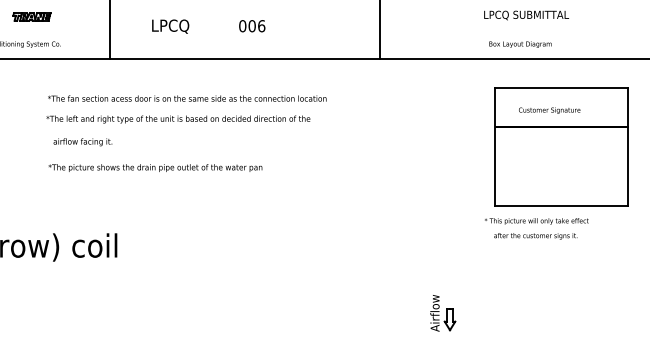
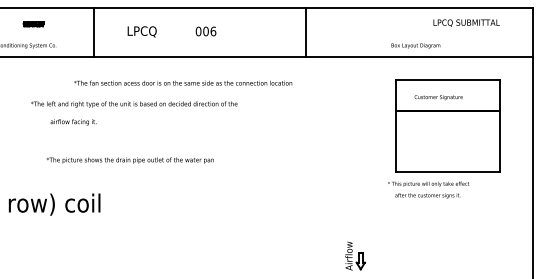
text: (526, 14) -> (466, 22), moved
part: (31, 17) -> (33, 24), size x0.7
text: (187, 97) -> (183, 82), moved
text: (178, 119) -> (134, 104), moved
text: (155, 168) -> (130, 160), moved

